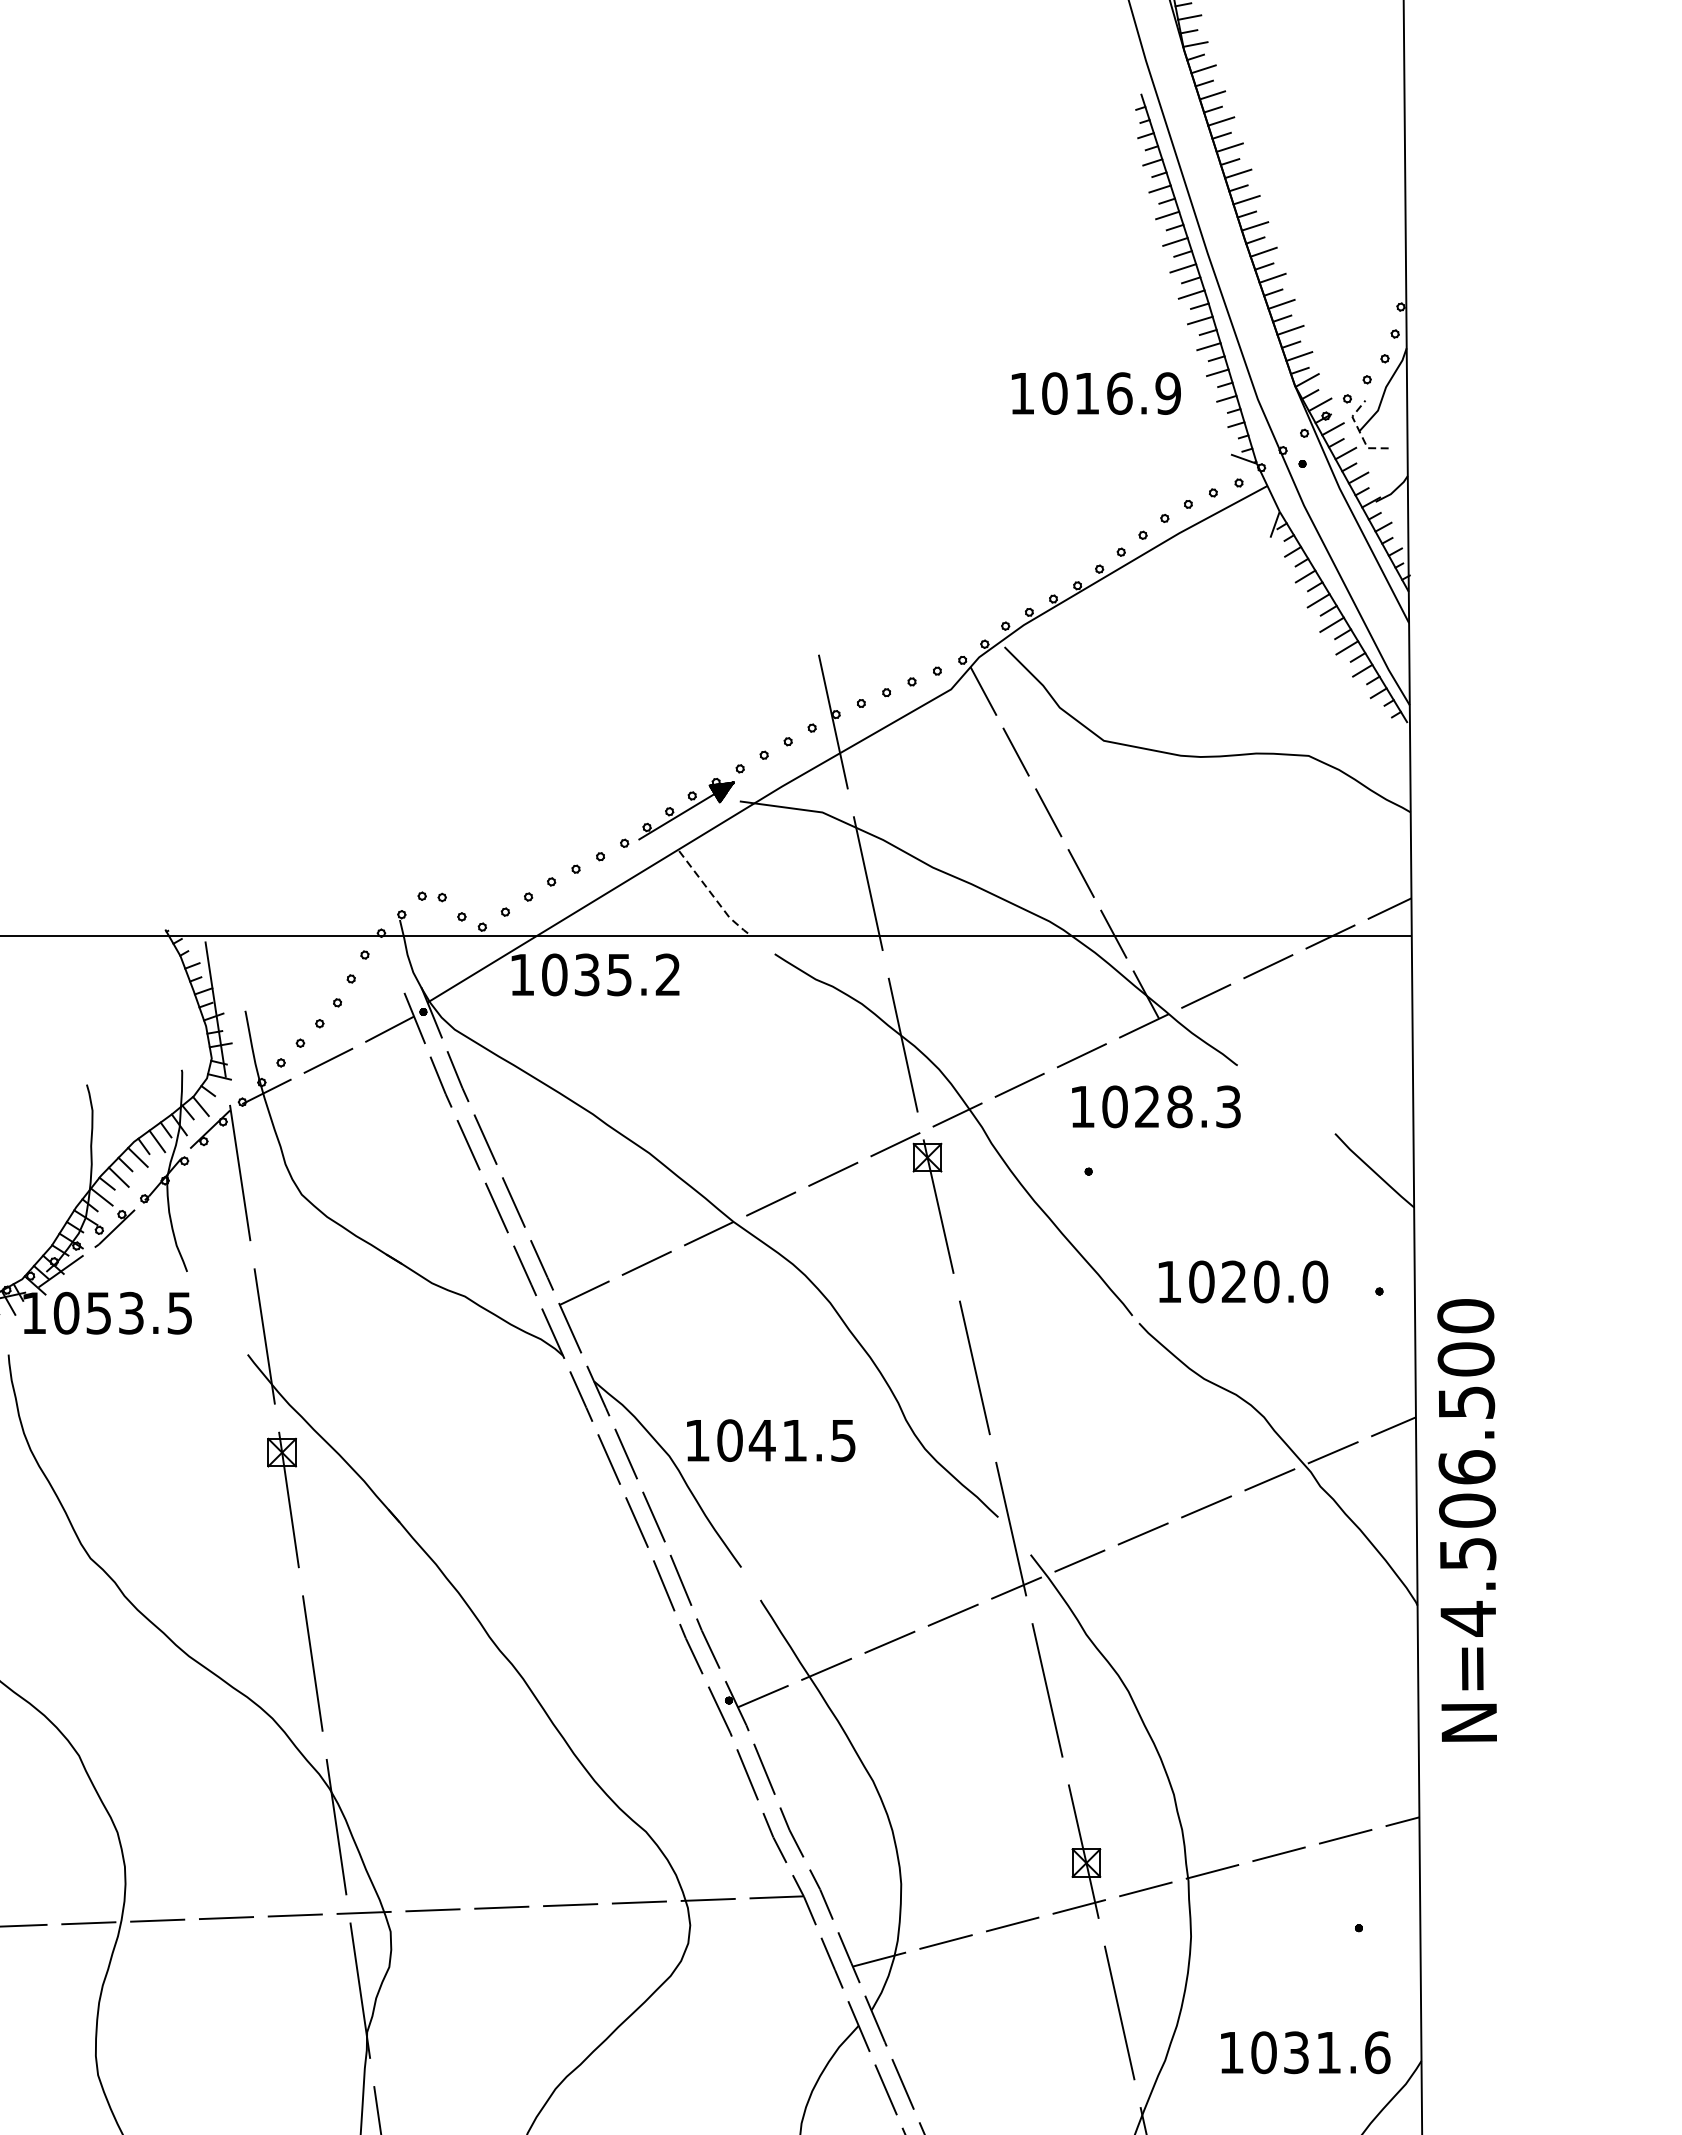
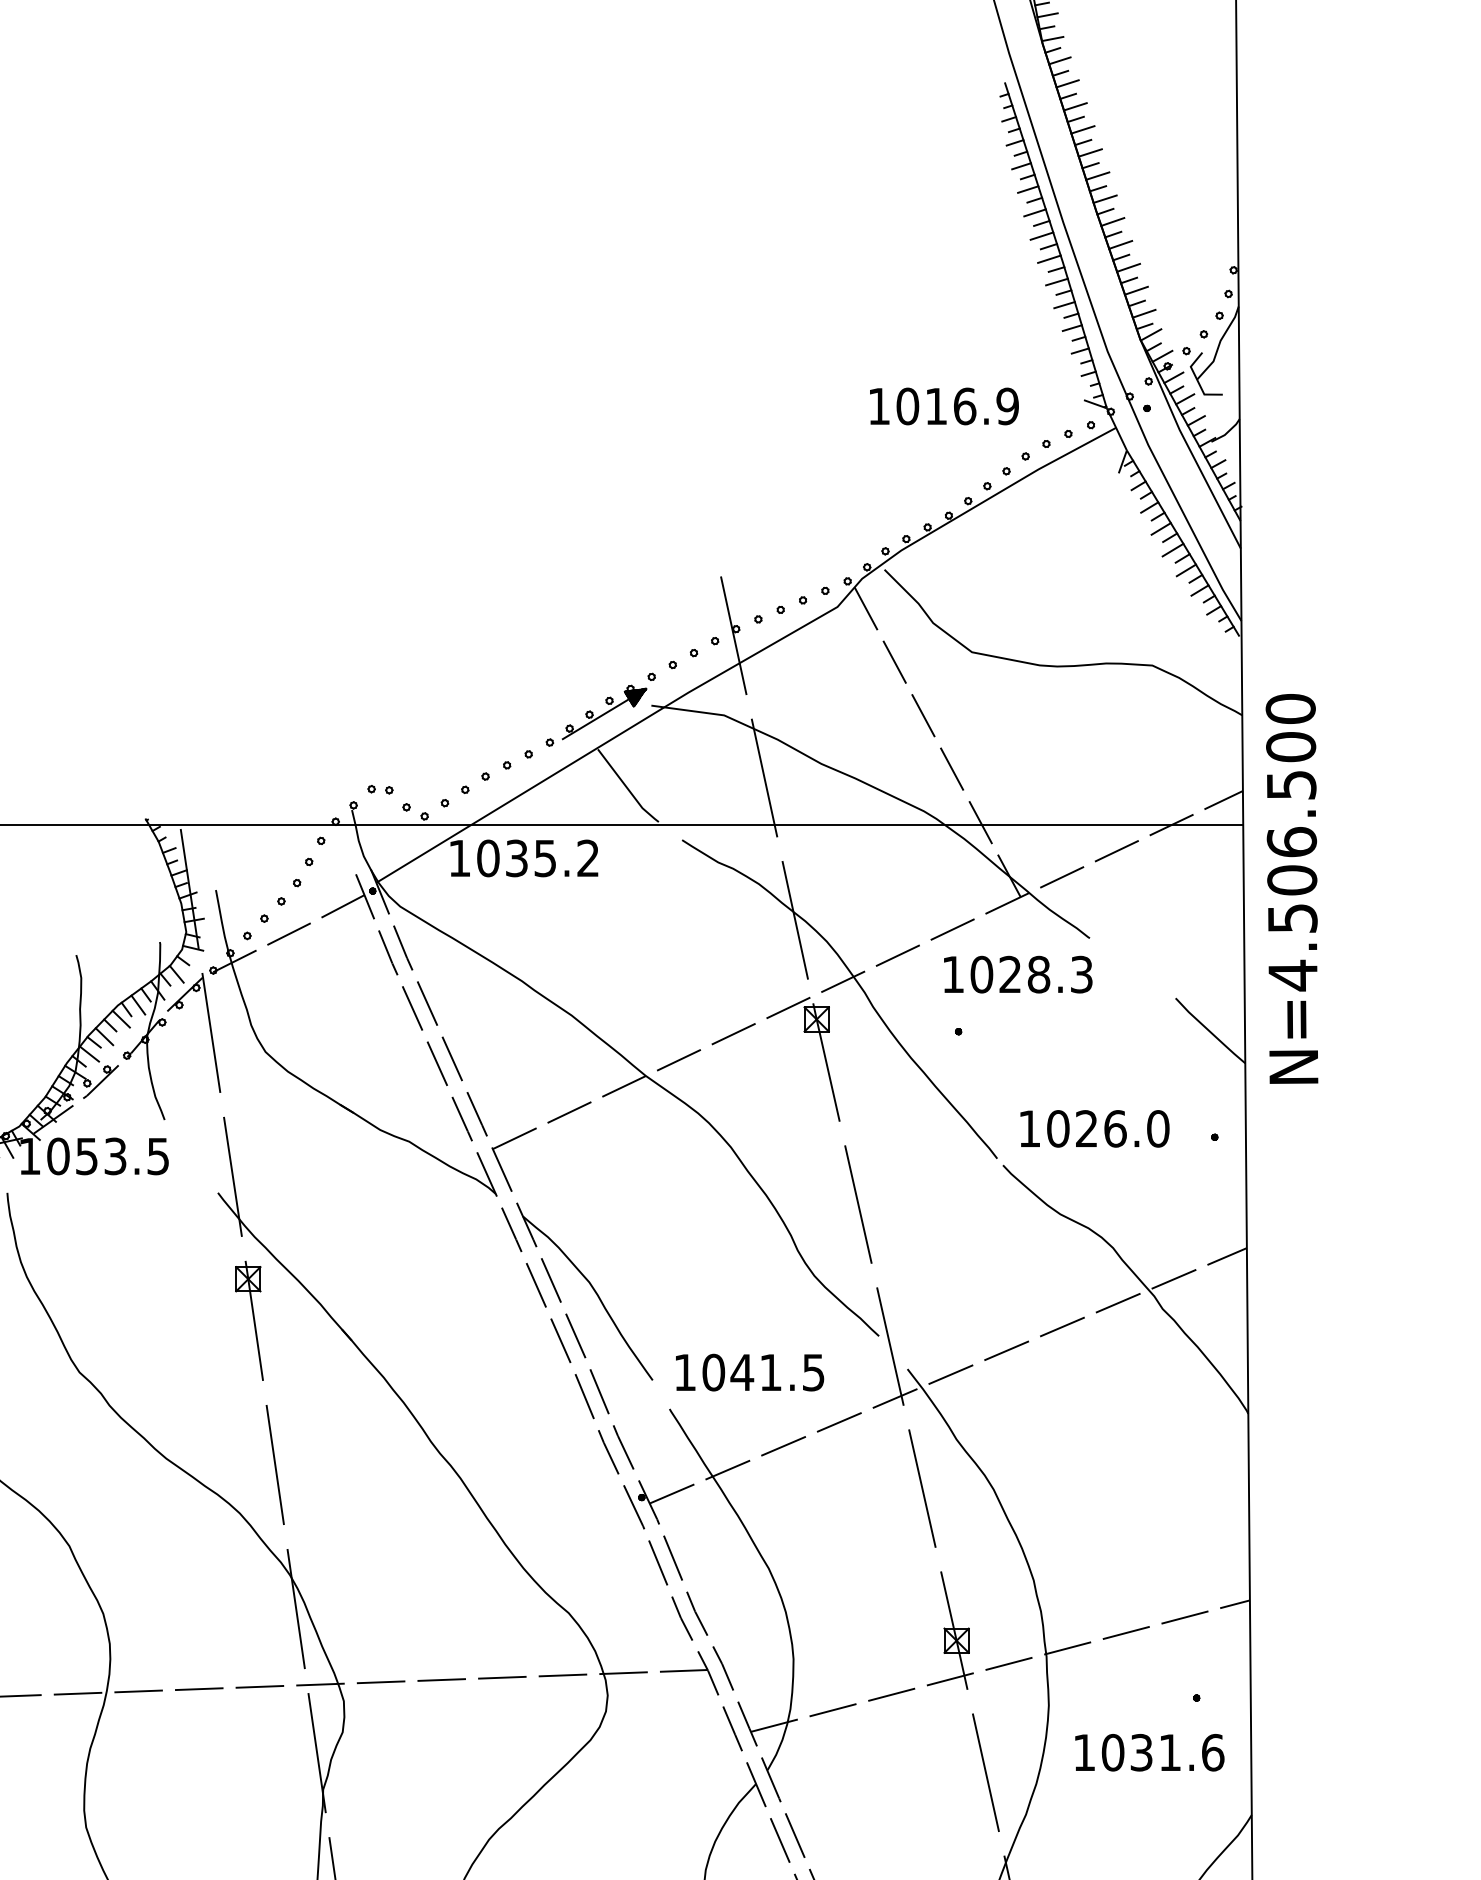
text: (1096, 393) -> (944, 406), moved
line: (1359, 432) -> (1197, 380), dashed -> solid
line: (713, 896) -> (628, 789), dashed -> solid
text: (1266, 1281) -> (1115, 1128), 1020.0 -> 1026.0
text: (771, 1440) -> (750, 1372), moved
text: (1466, 1519) -> (1291, 888), moved
text: (1305, 2052) -> (1149, 1752), moved

